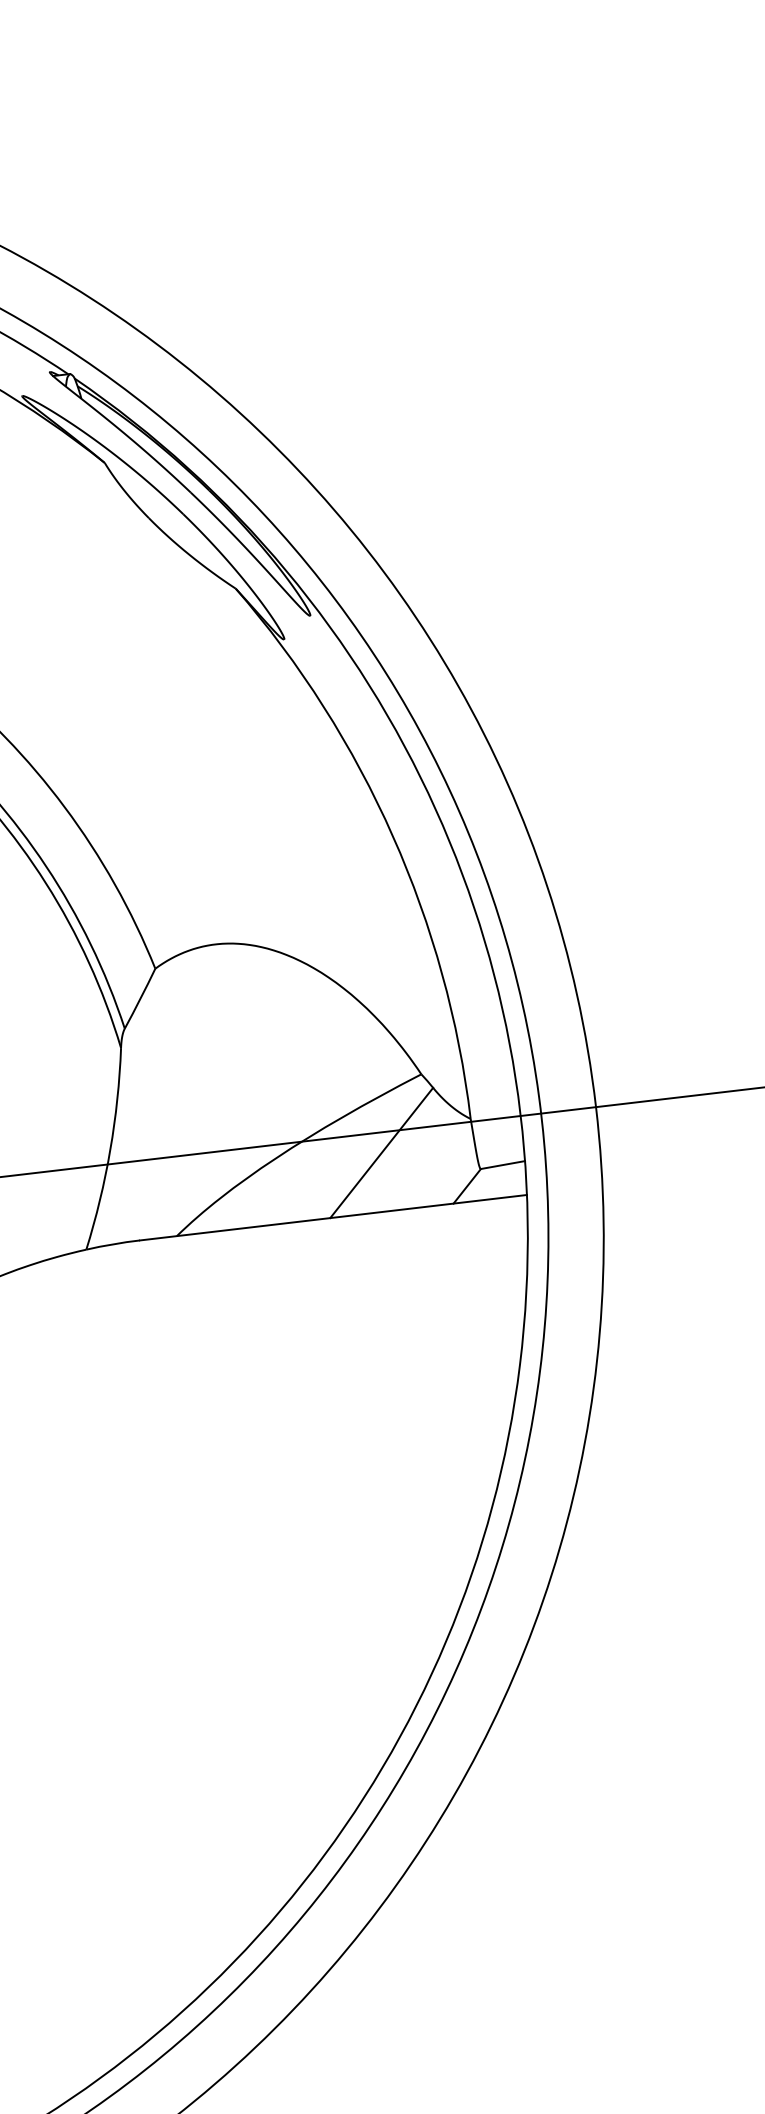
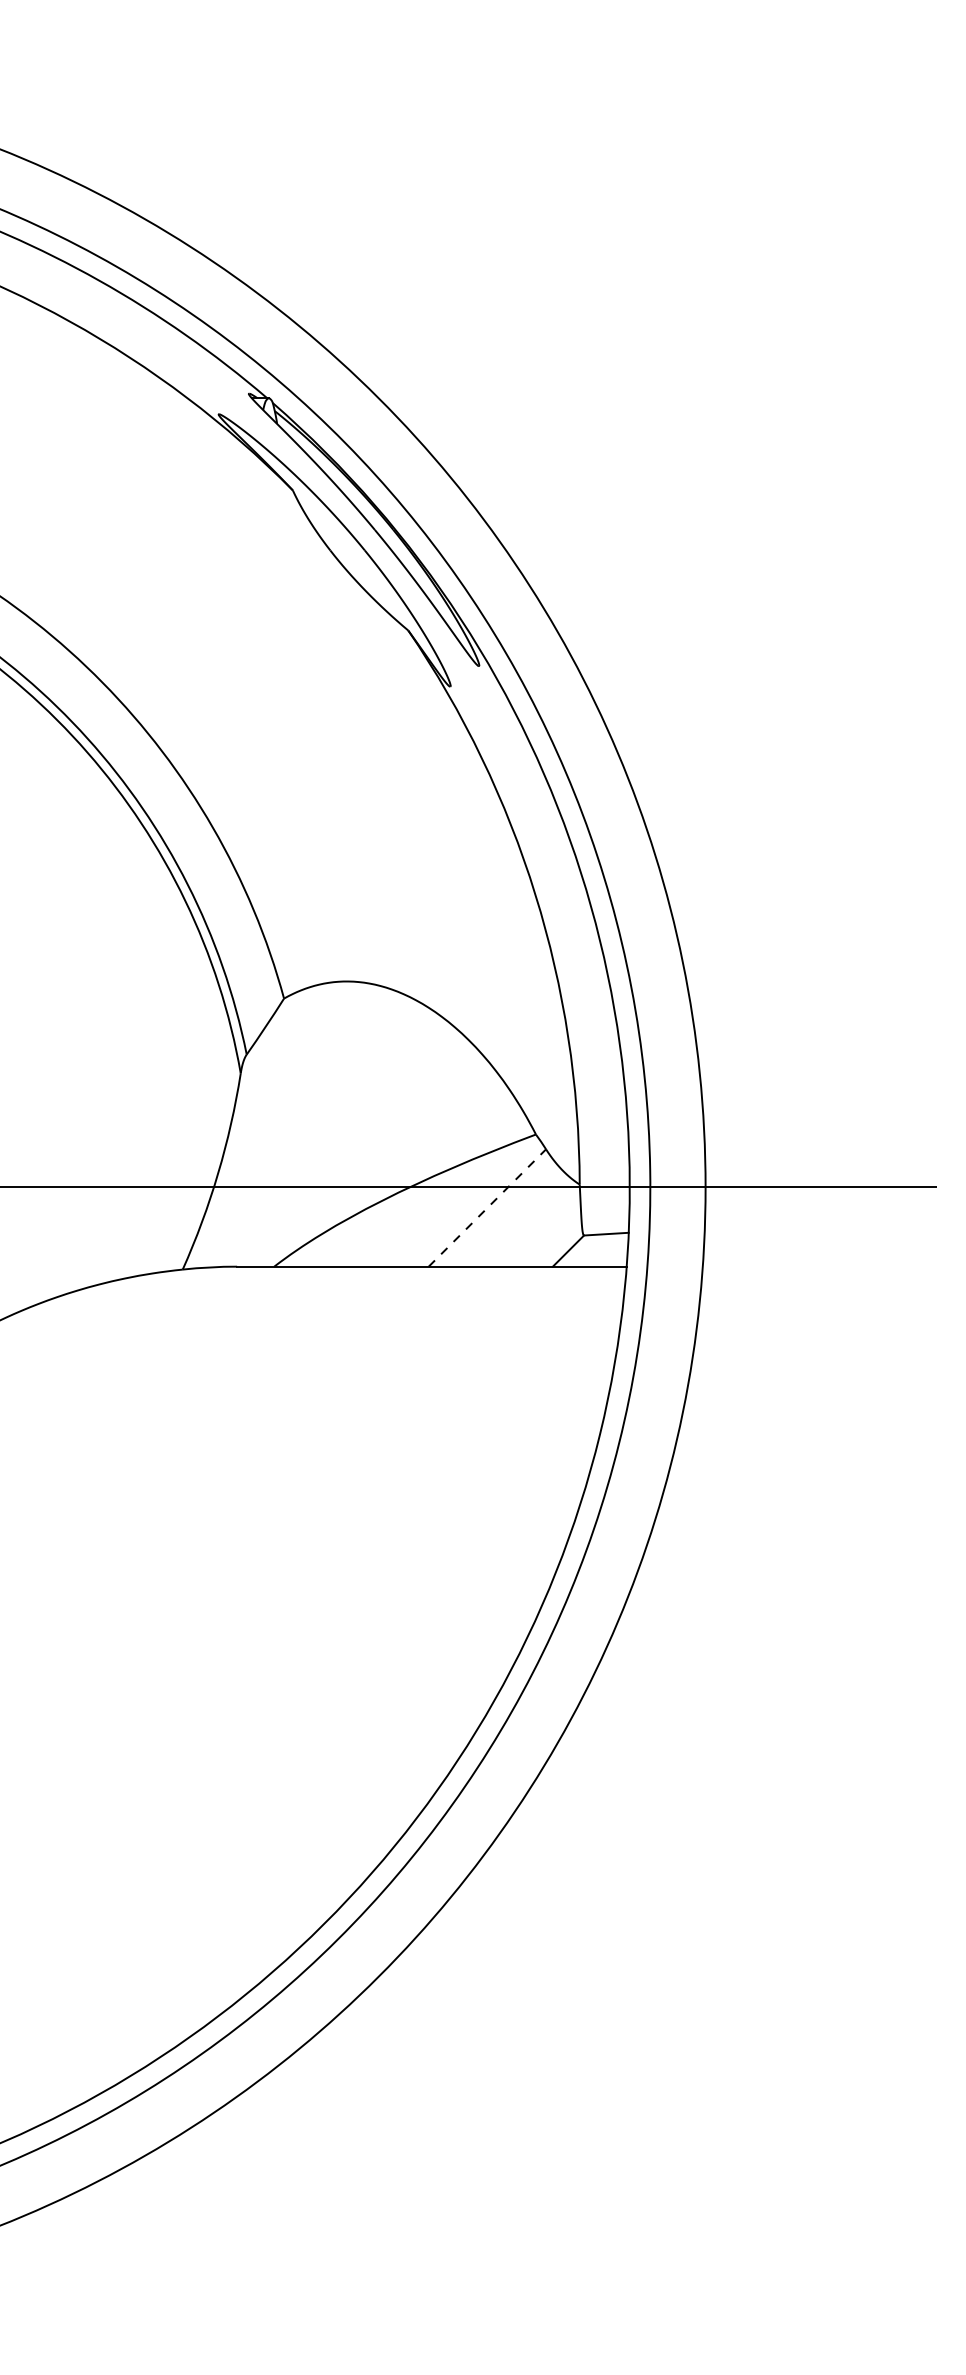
line: (381, 1153) -> (487, 1208), solid -> dashed

